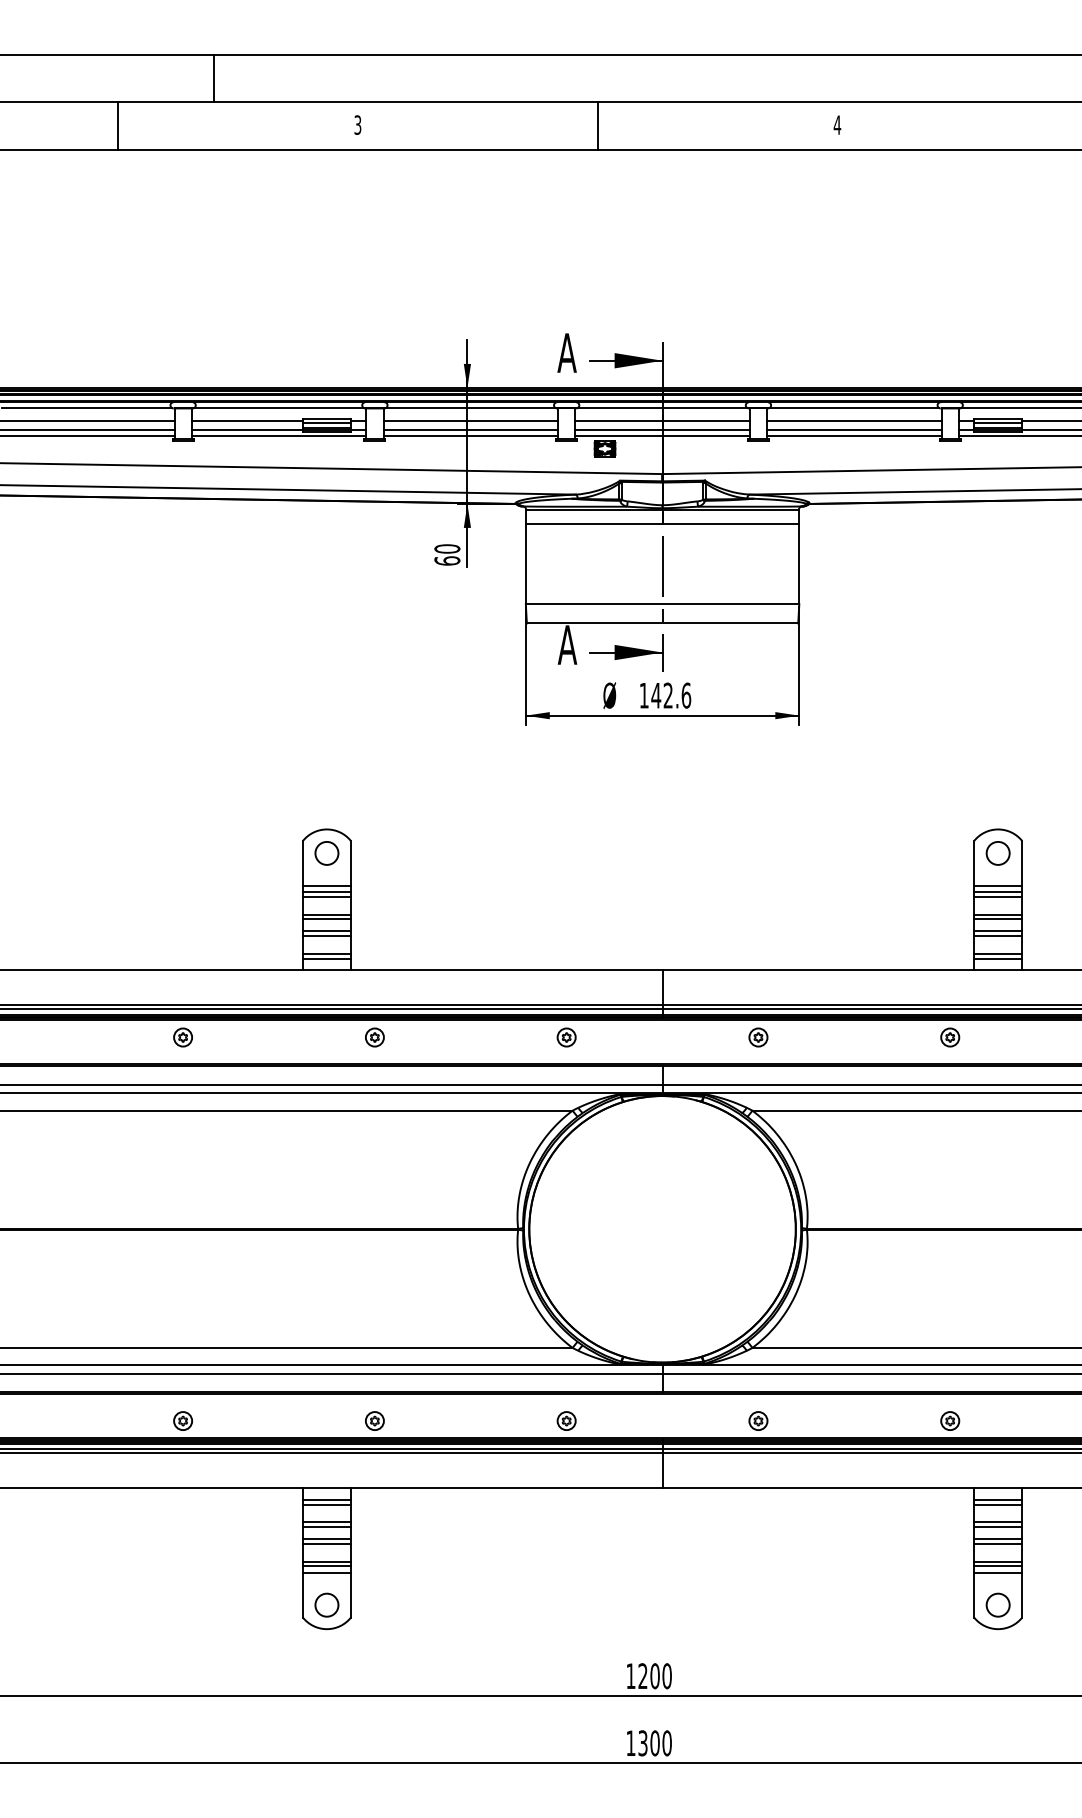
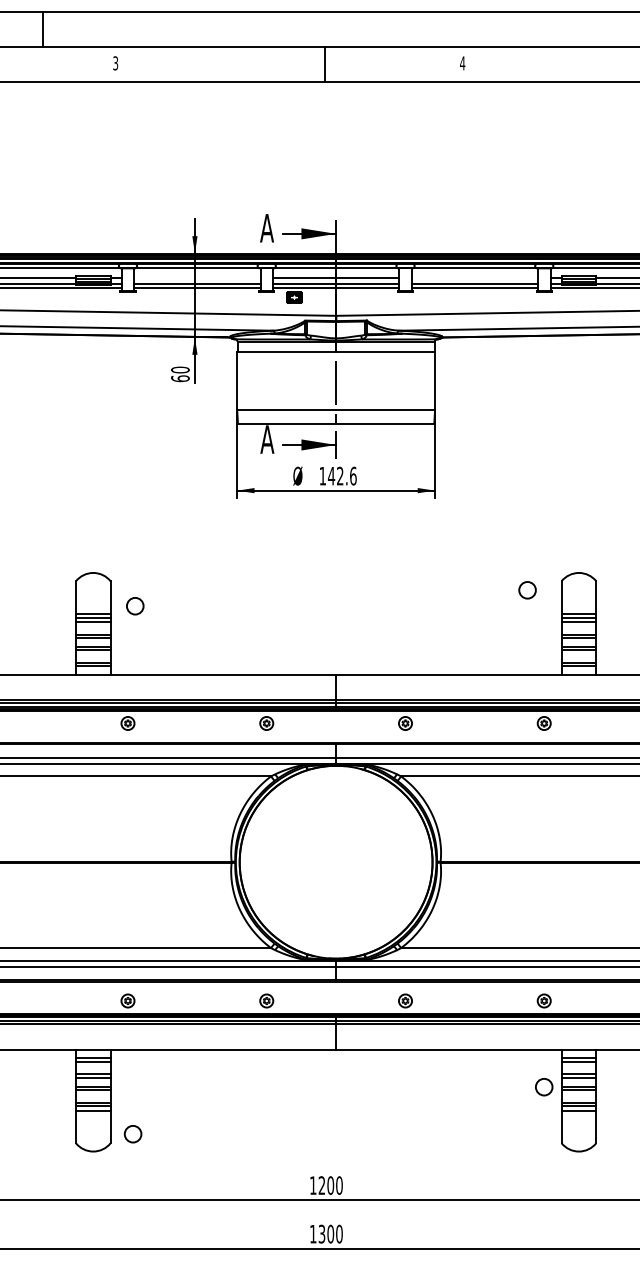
line: (213, 78) -> (42, 29), moved
line: (597, 126) -> (324, 64), moved
line: (470, 421) -> (197, 277), removed
line: (854, 421) -> (474, 277), removed
circle: (326, 853) -> (134, 606), moved
circle: (997, 853) -> (527, 590), moved
circle: (326, 1604) -> (132, 1133), moved
circle: (997, 1604) -> (543, 1086), moved

